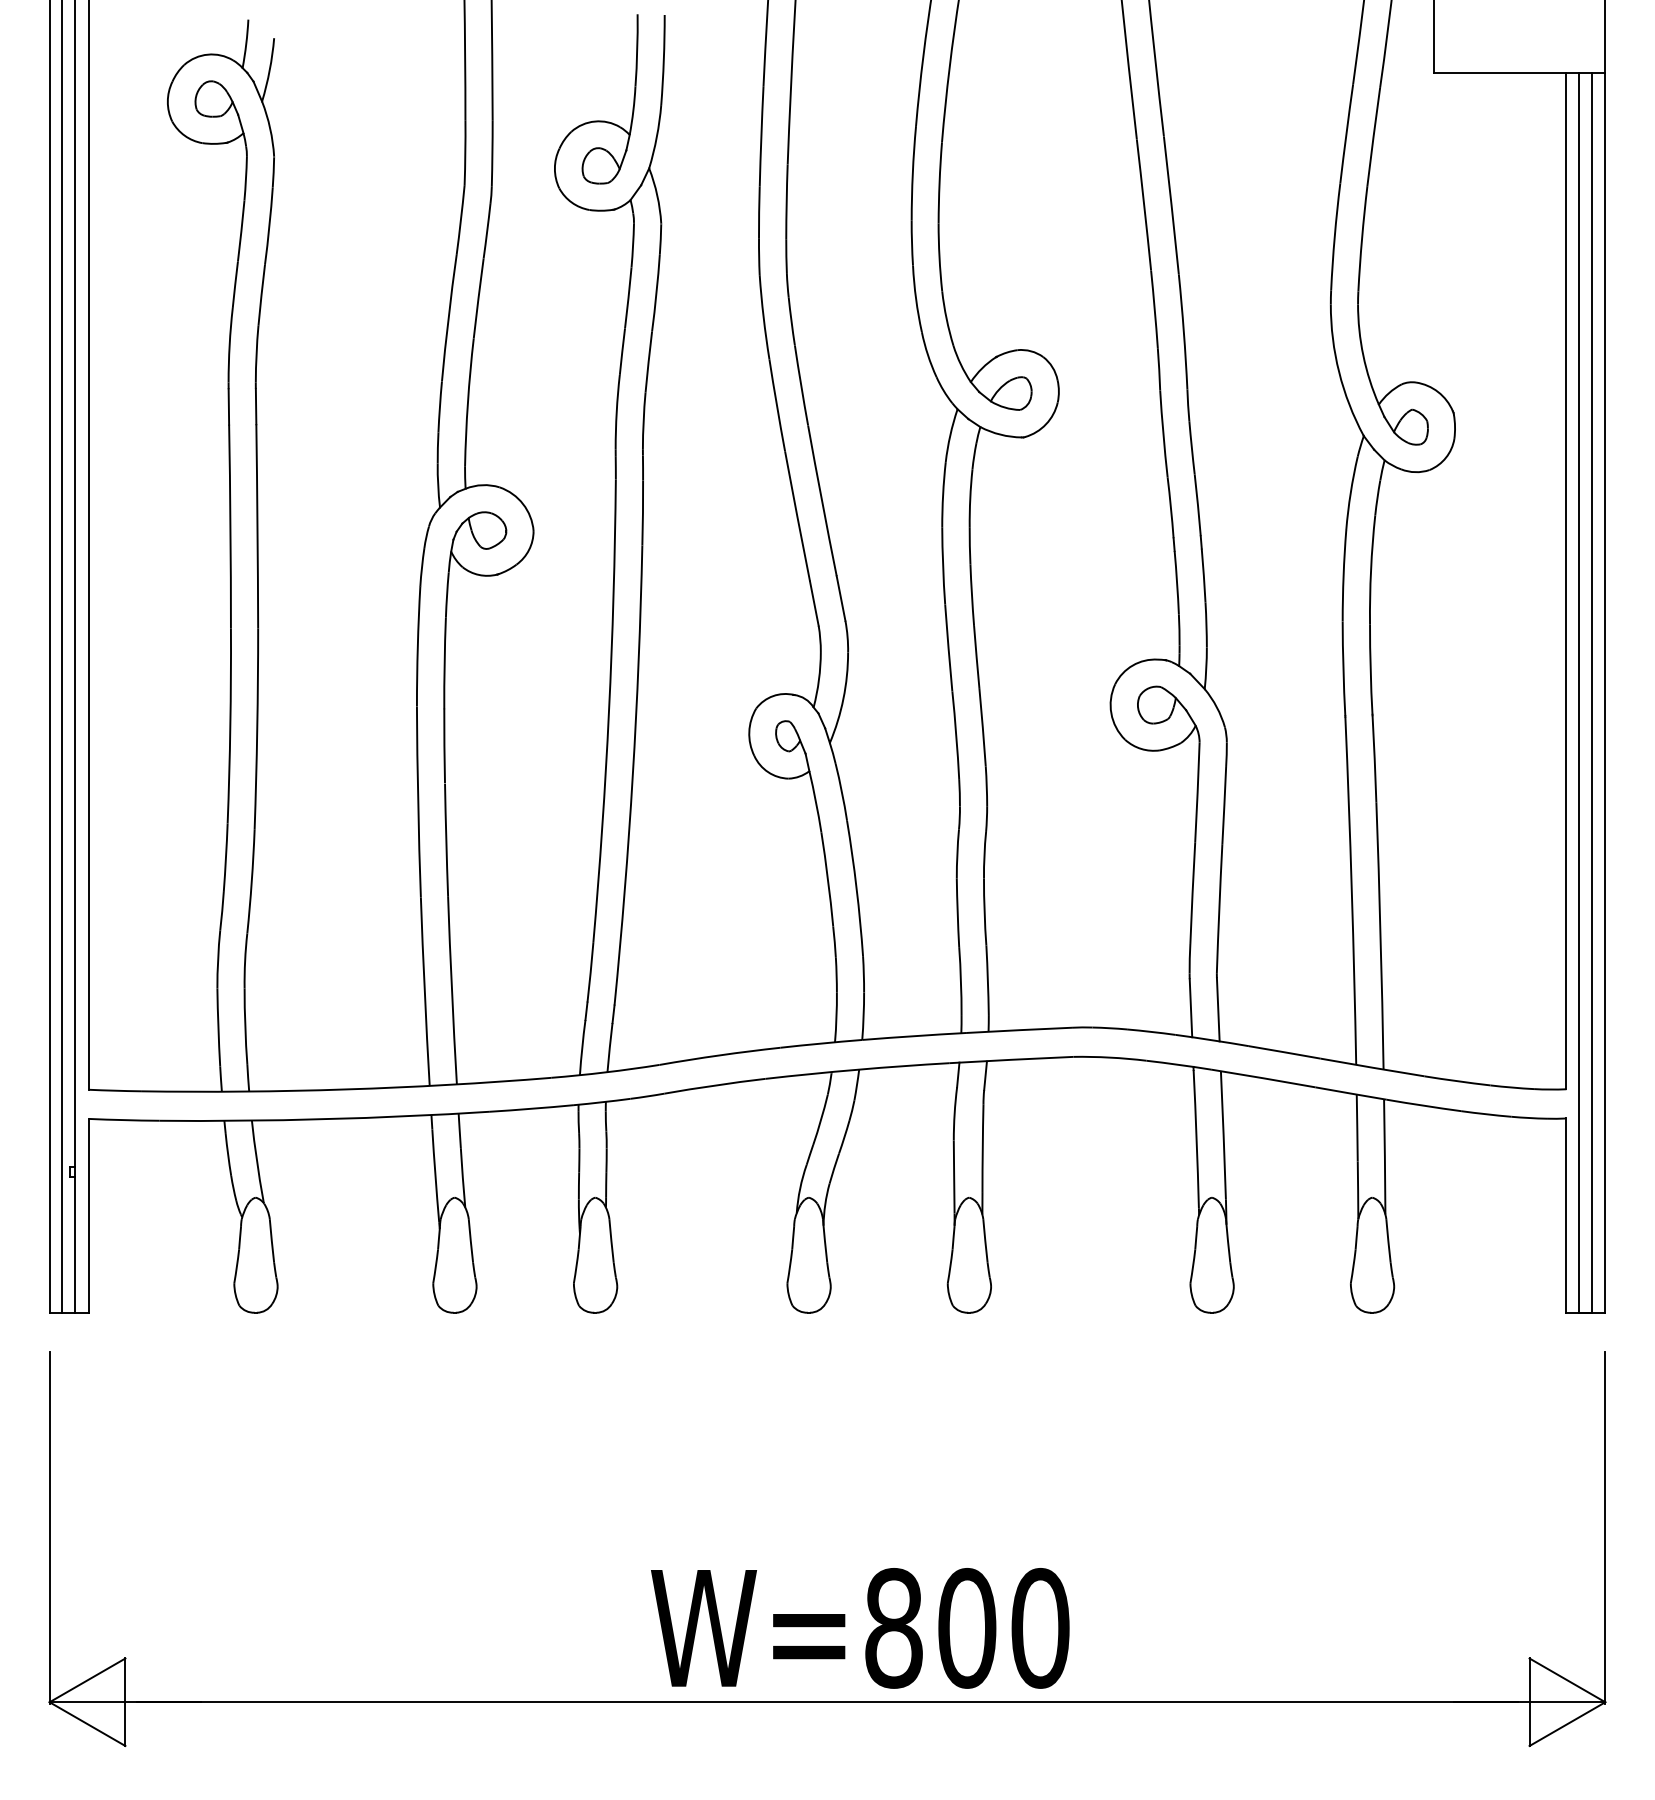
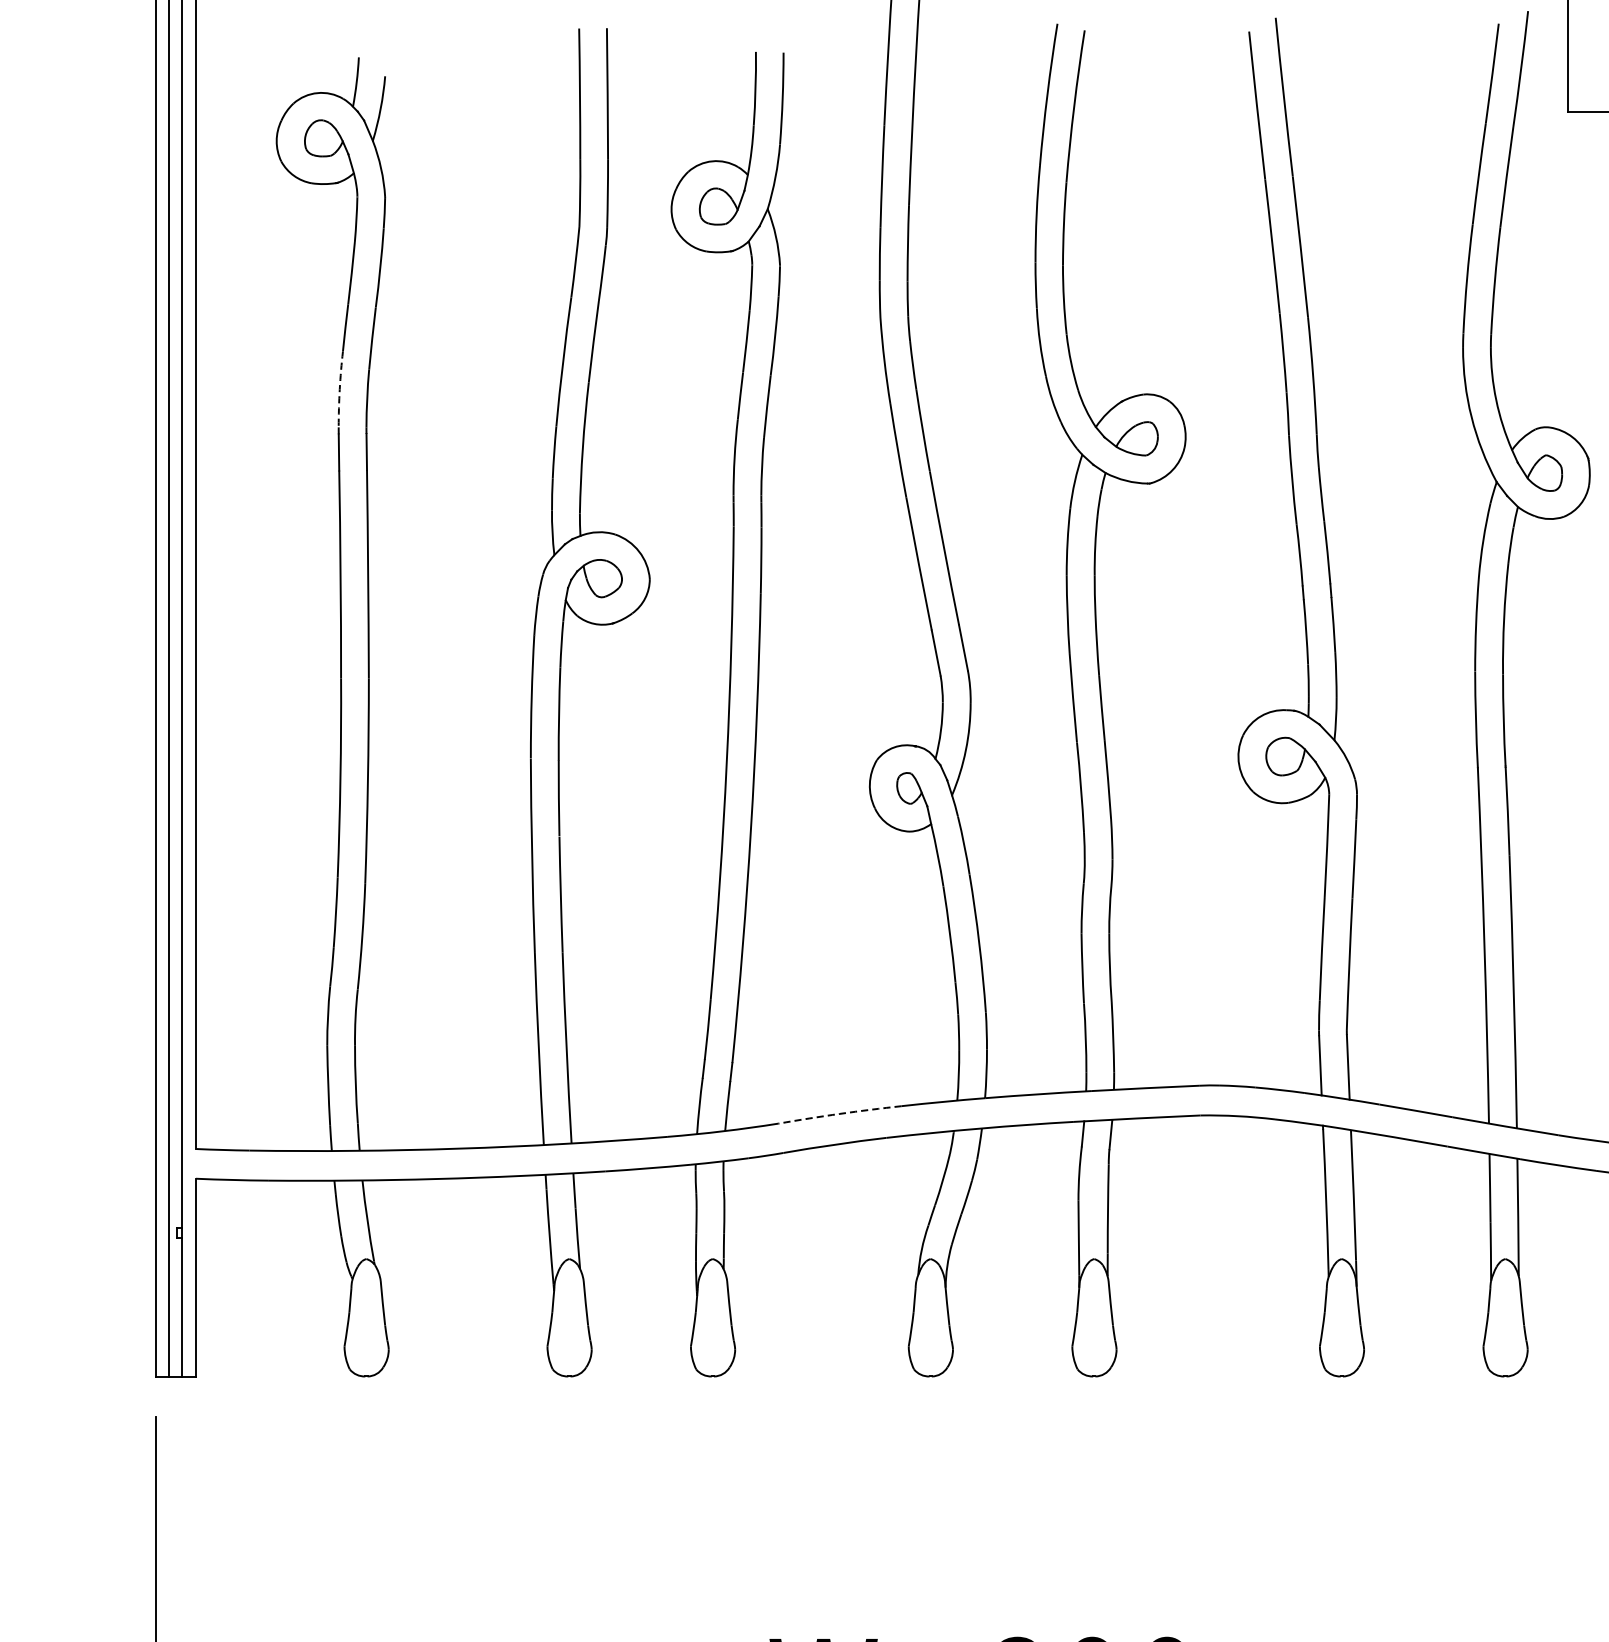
arc: (229, 345) -> (339, 389), solid -> dashed
arc: (719, 1055) -> (839, 1114), solid -> dashed

